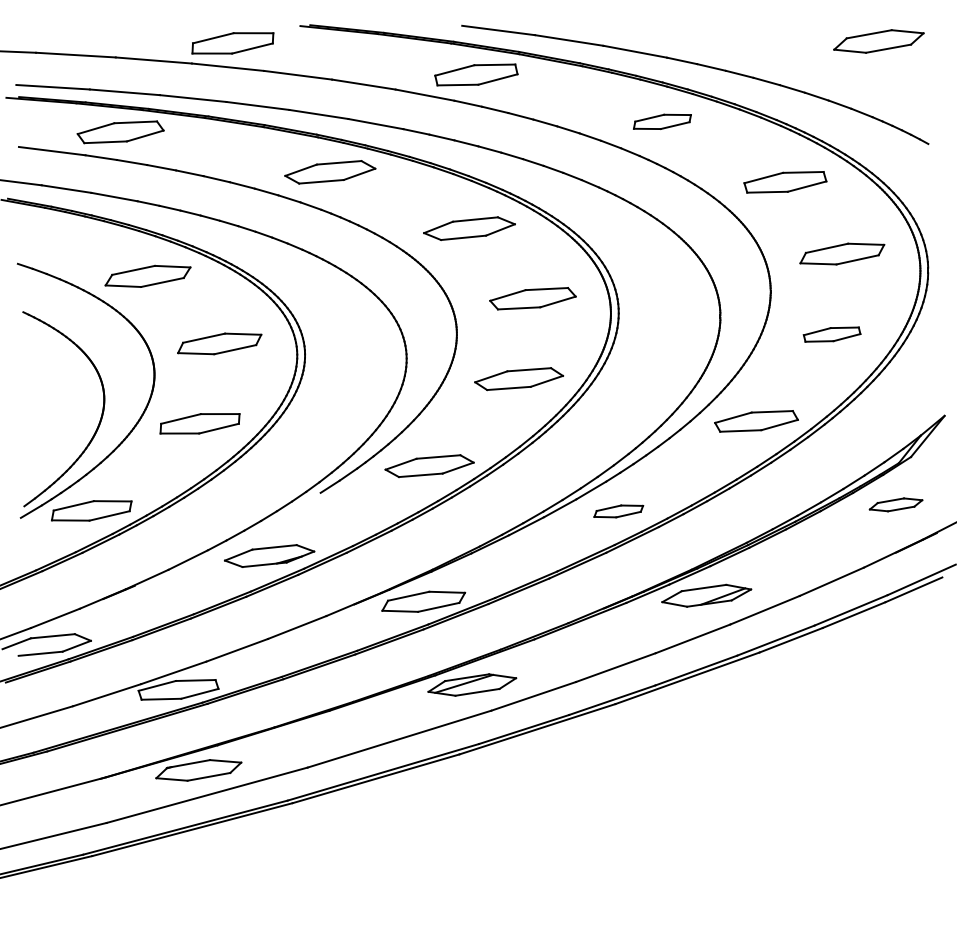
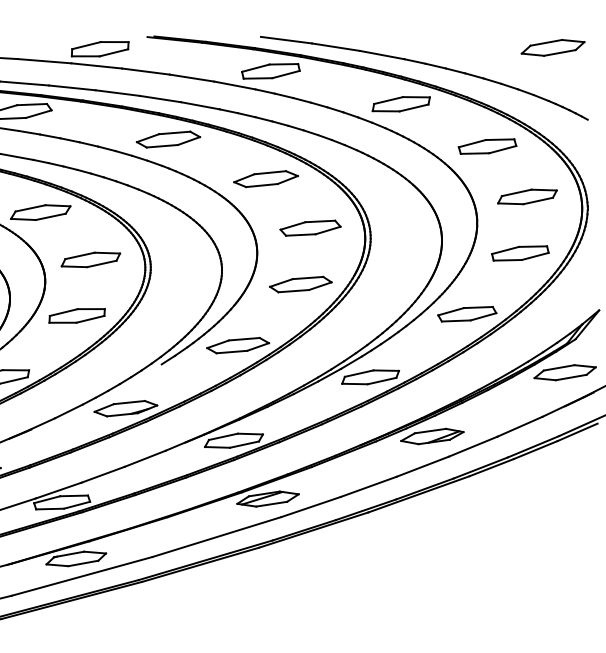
part: (662, 121) -> (401, 103), size x1.43
part: (831, 334) -> (519, 253), size x1.43
part: (895, 504) -> (564, 372), size x1.67
part: (618, 511) -> (370, 377), size x1.67

